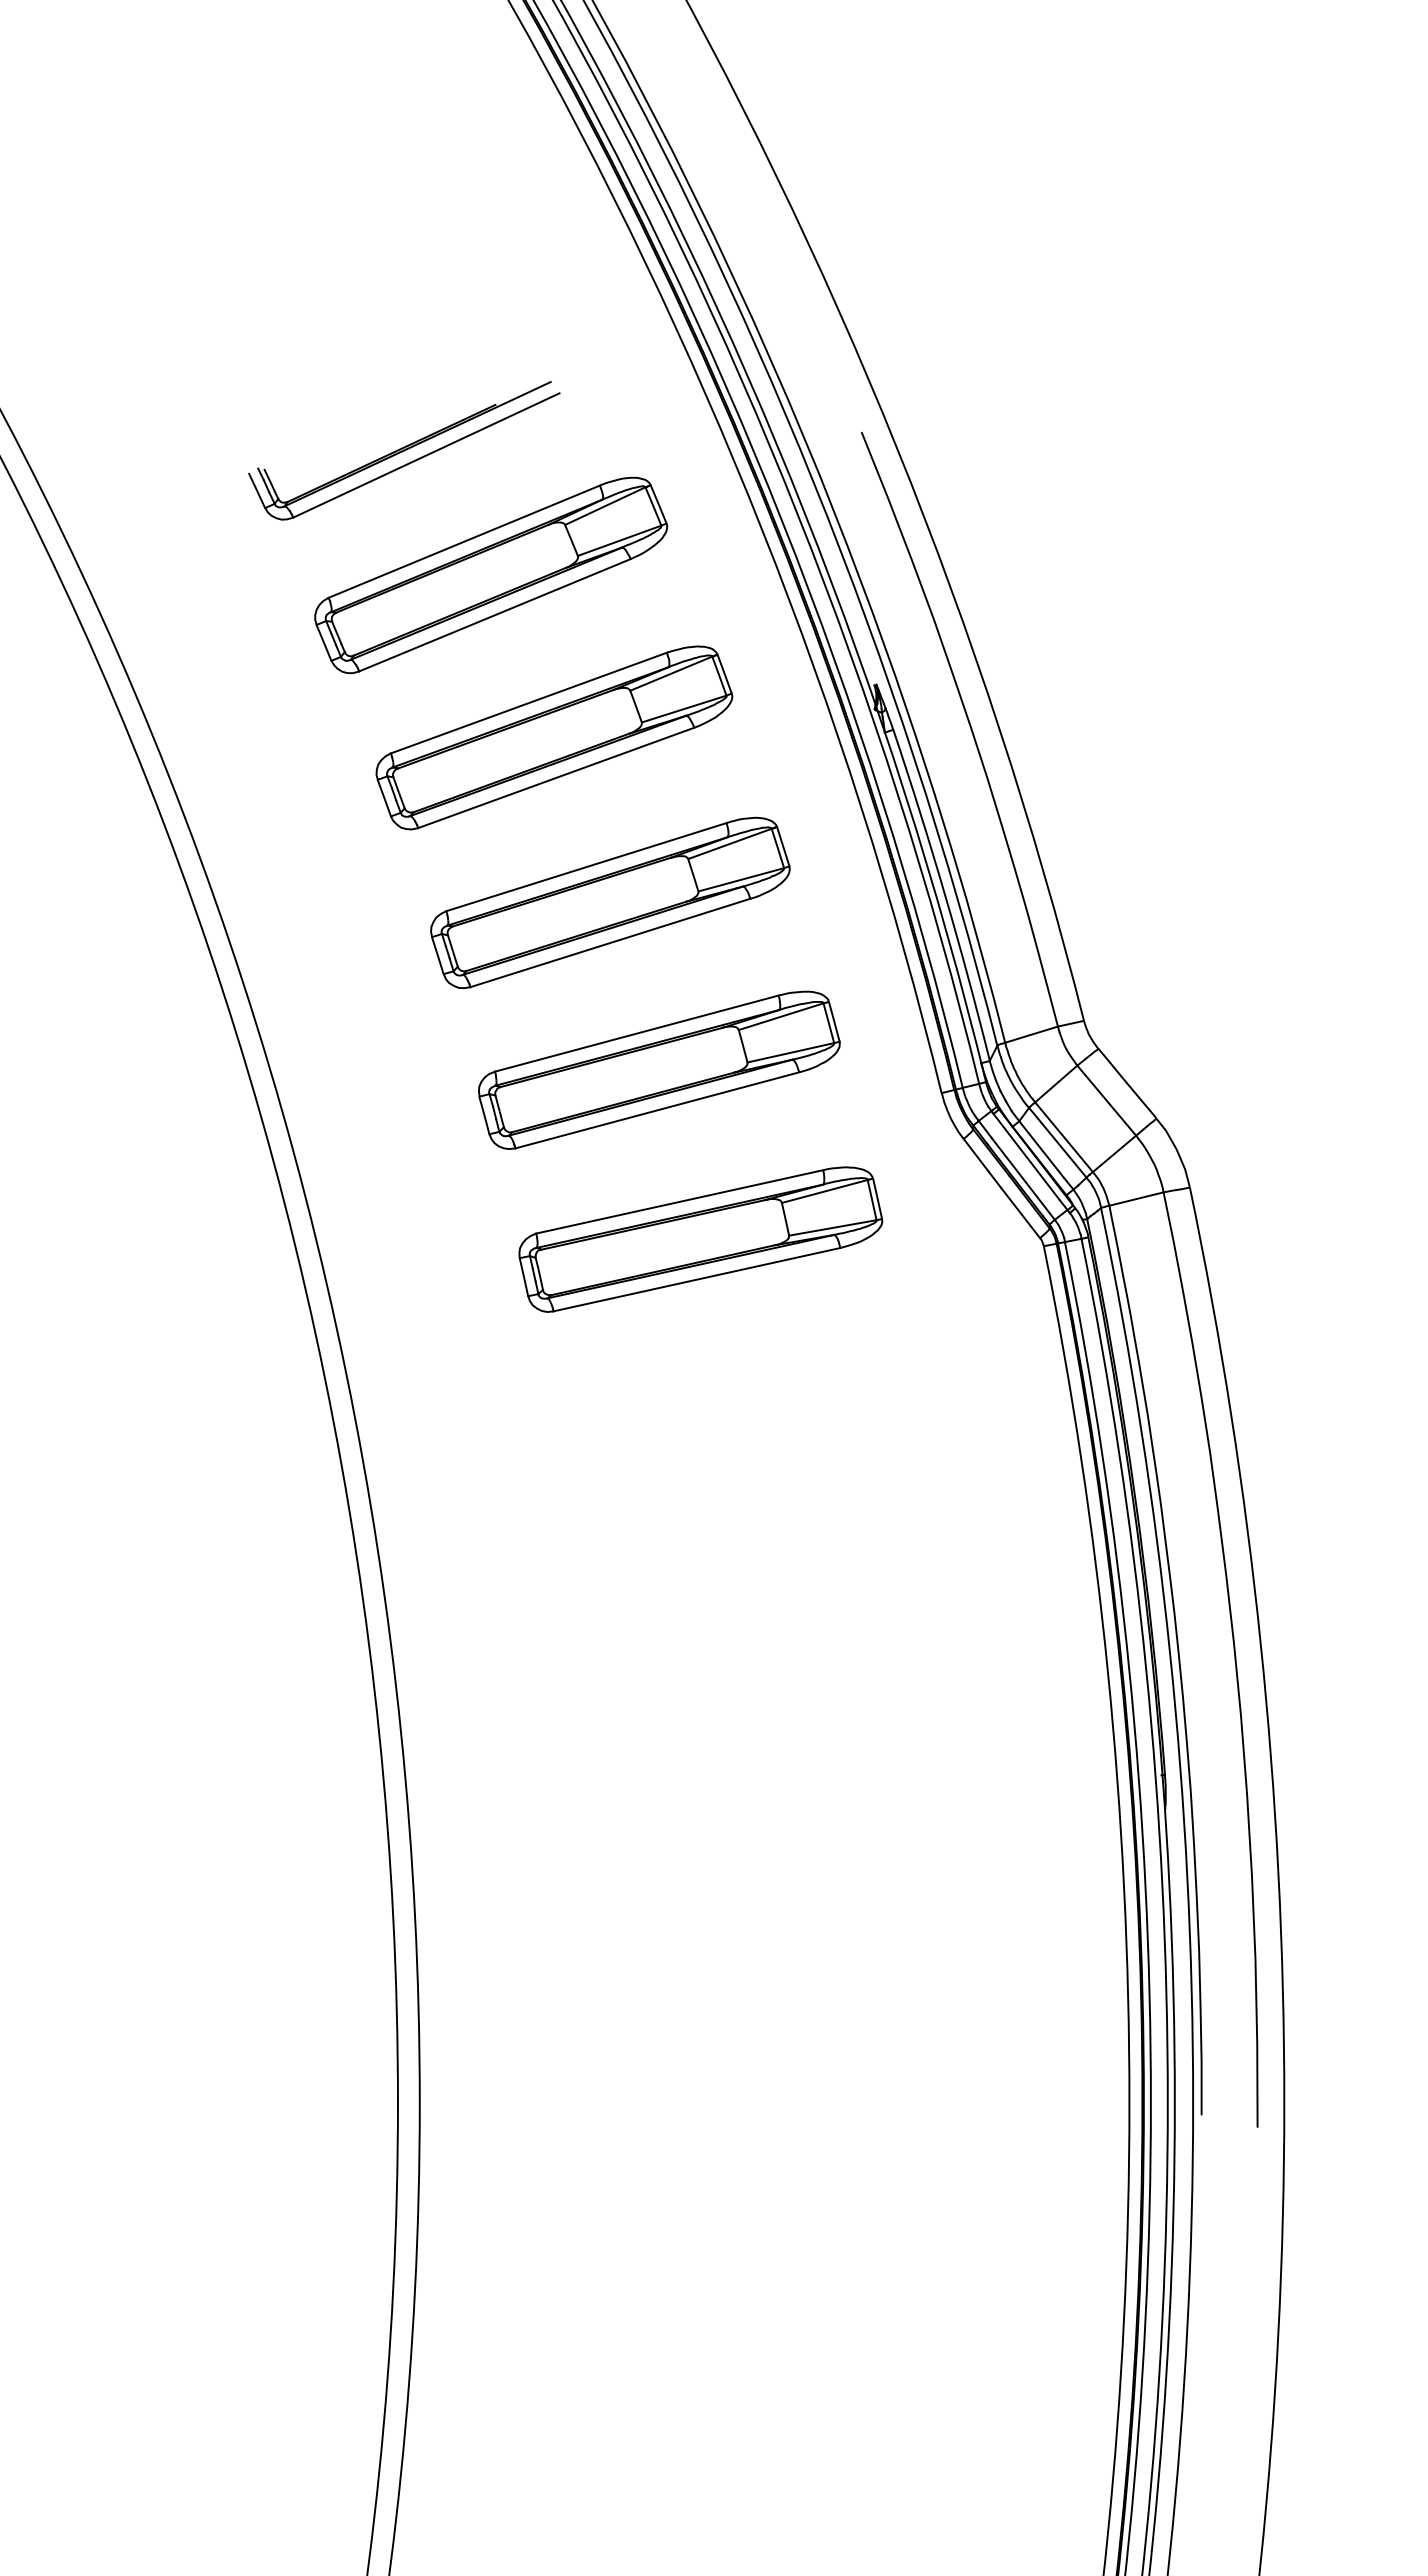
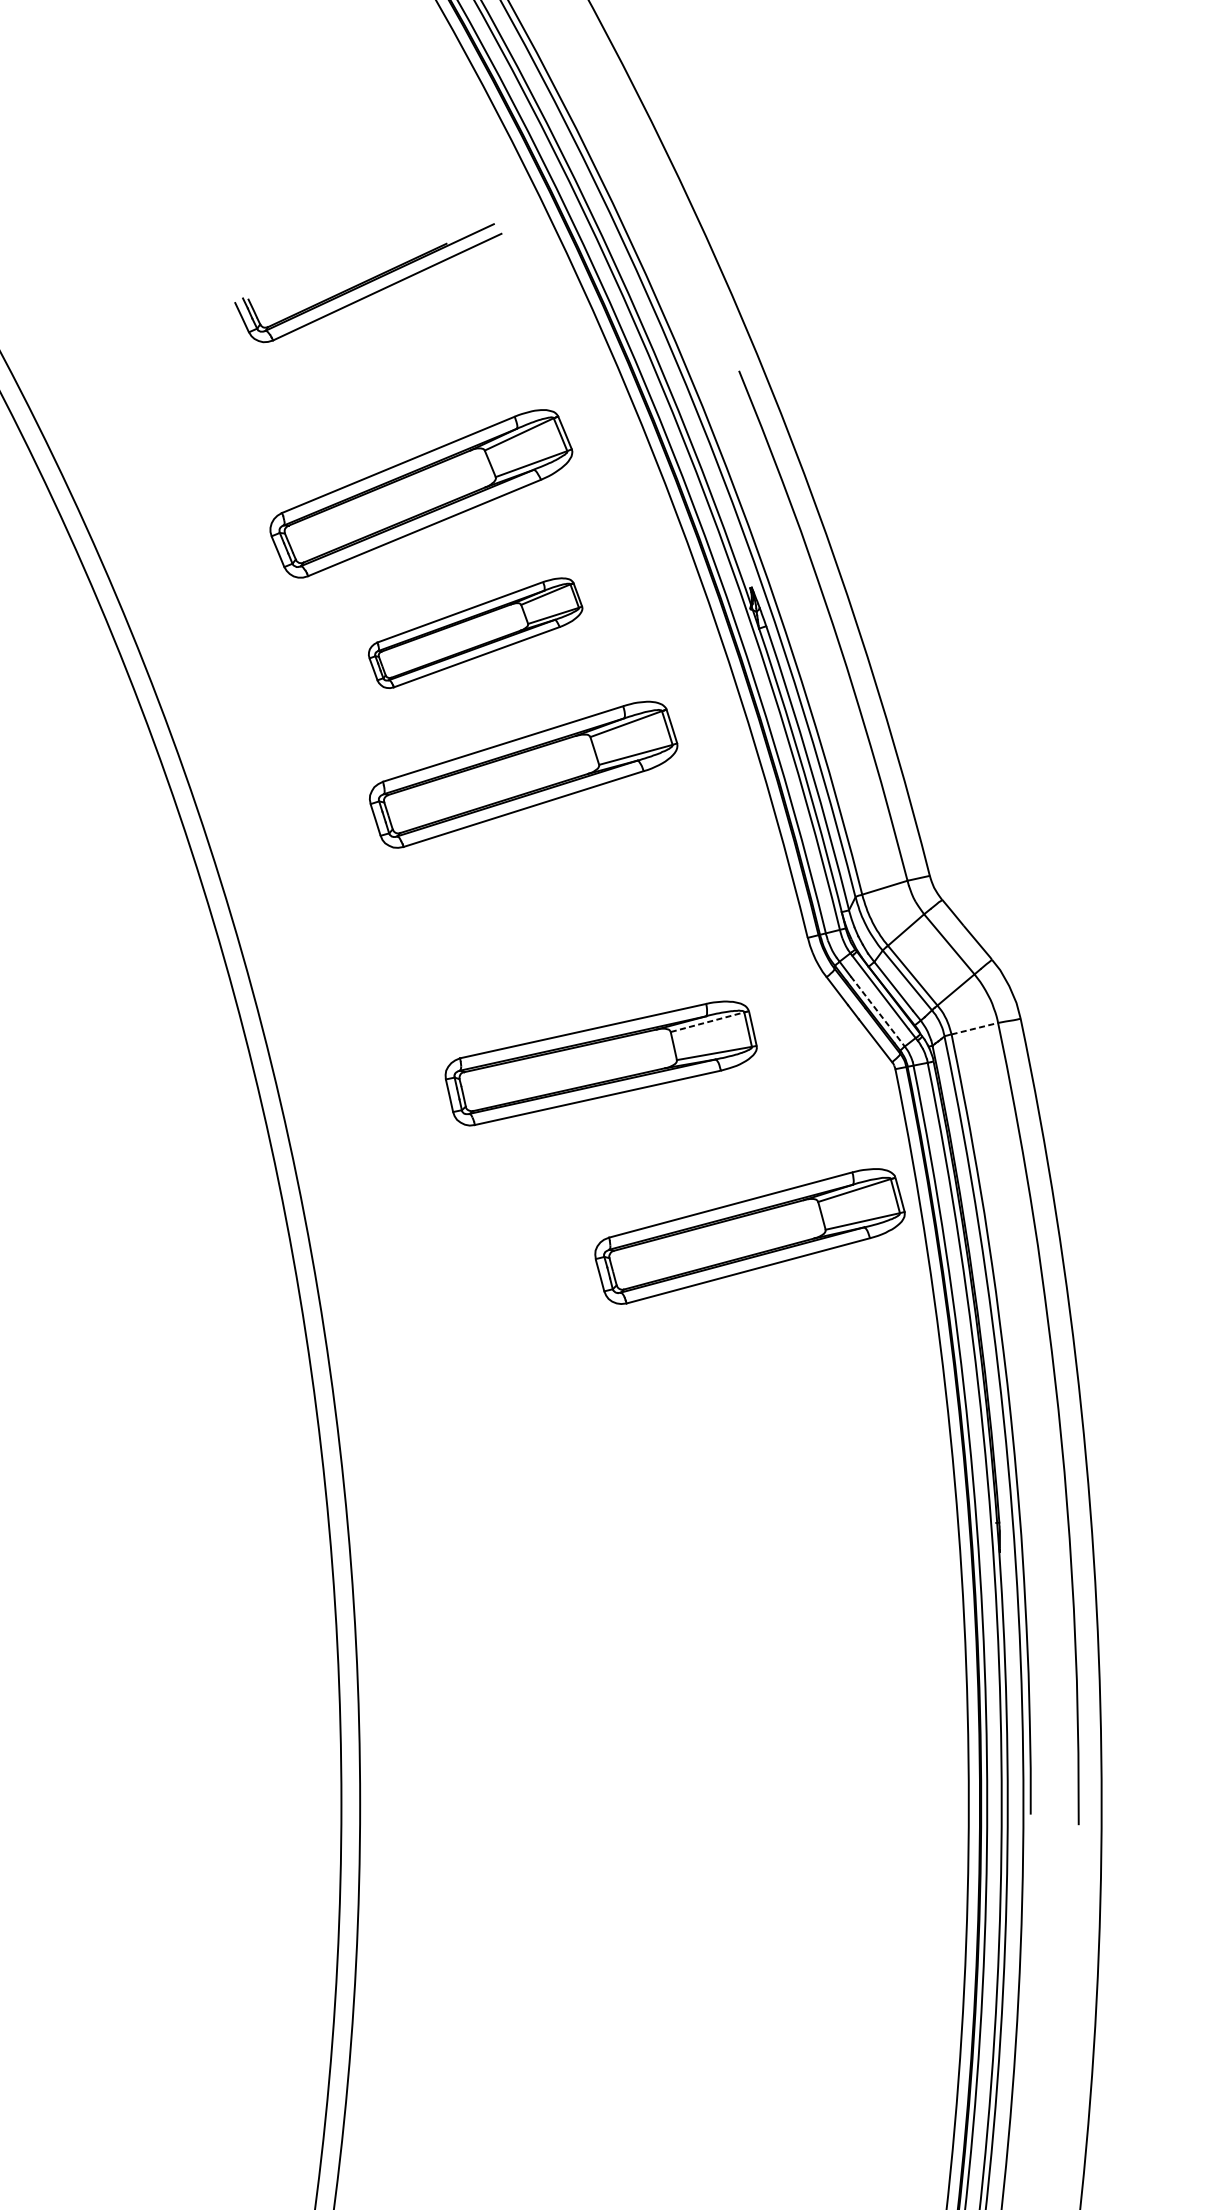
part: (404, 450) -> (368, 282), moved
part: (554, 737) -> (475, 632), size x0.7
part: (659, 1069) -> (750, 1235), moved
line: (1023, 1178) -> (877, 1011), solid -> dashed
line: (825, 1191) -> (708, 1022), solid -> dashed
line: (1136, 1199) -> (974, 1029), solid -> dashed

